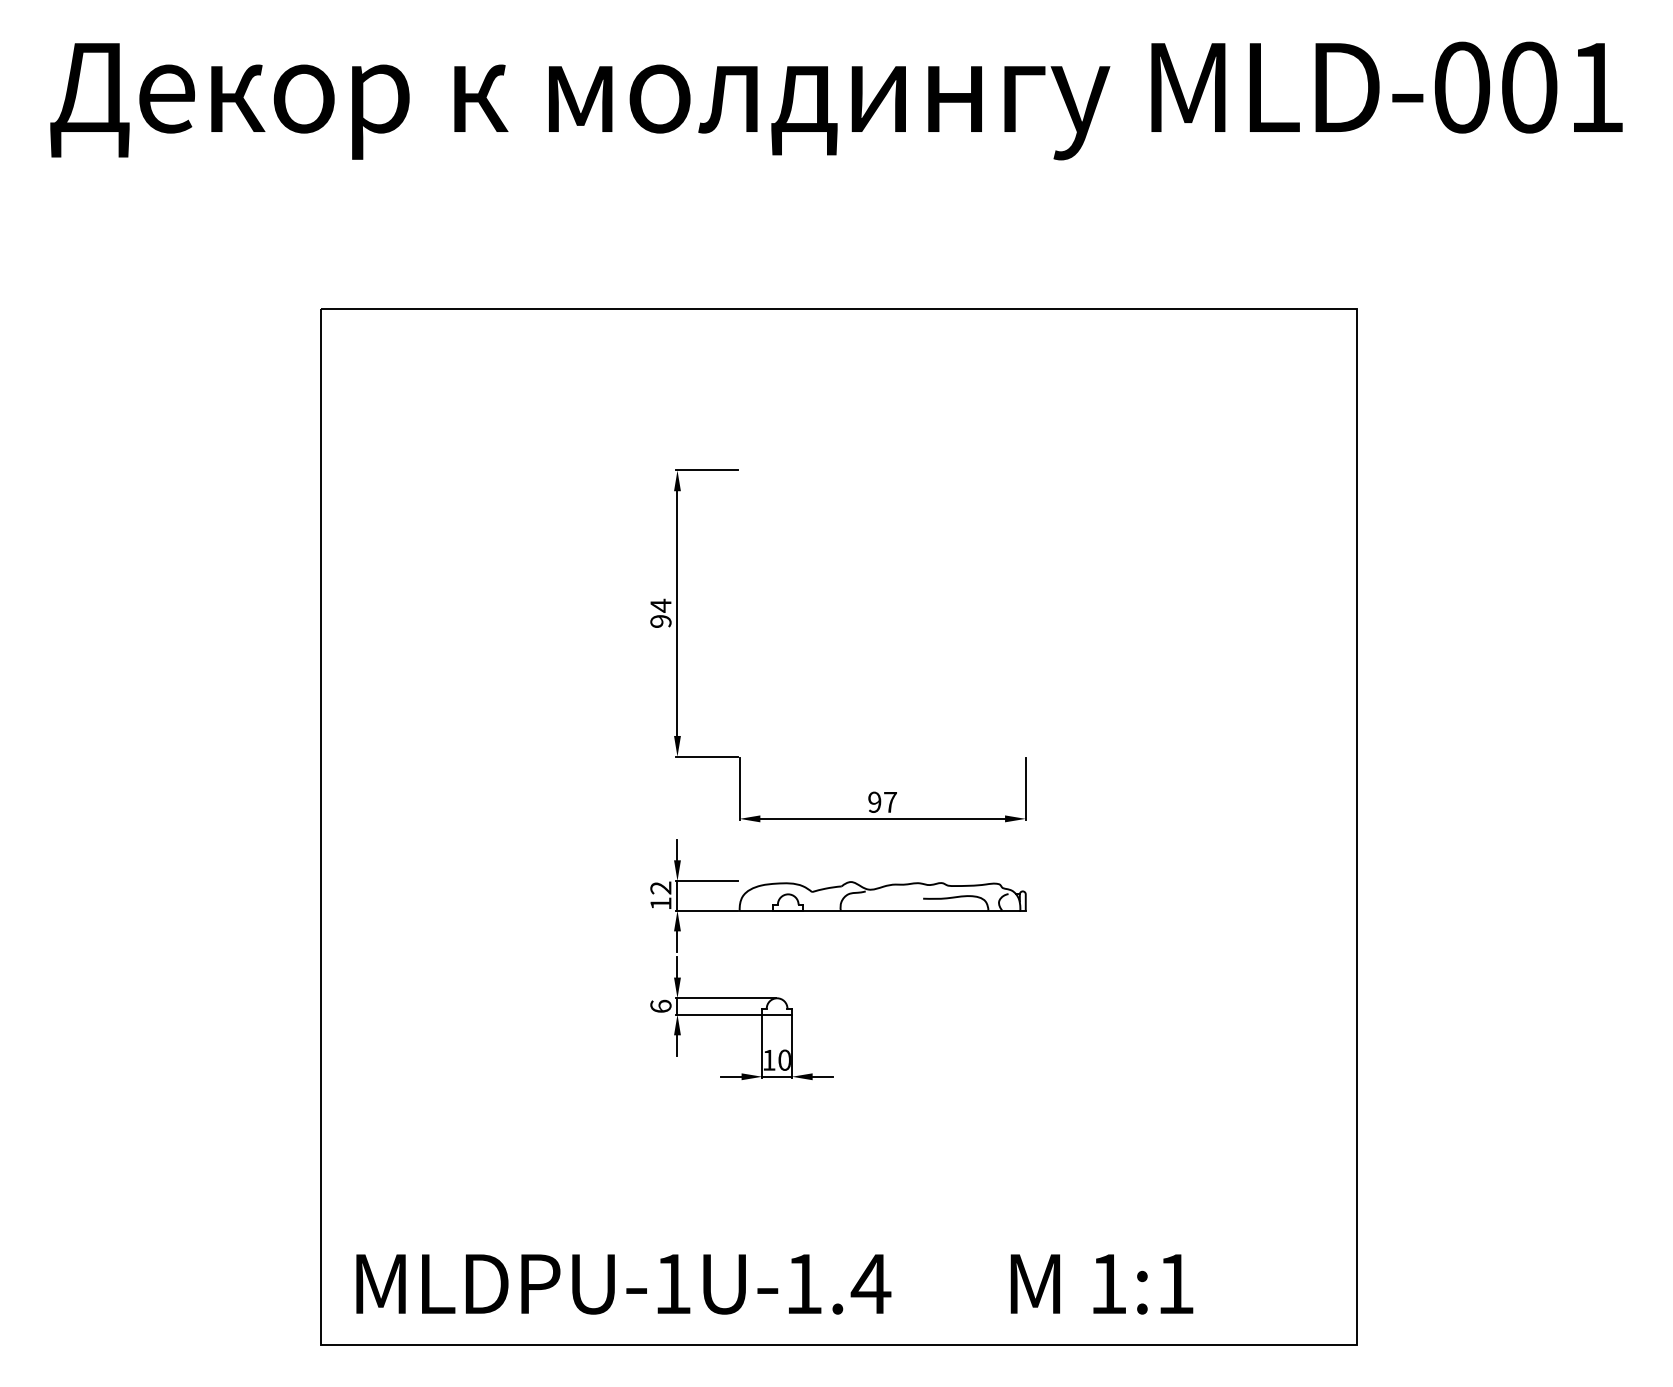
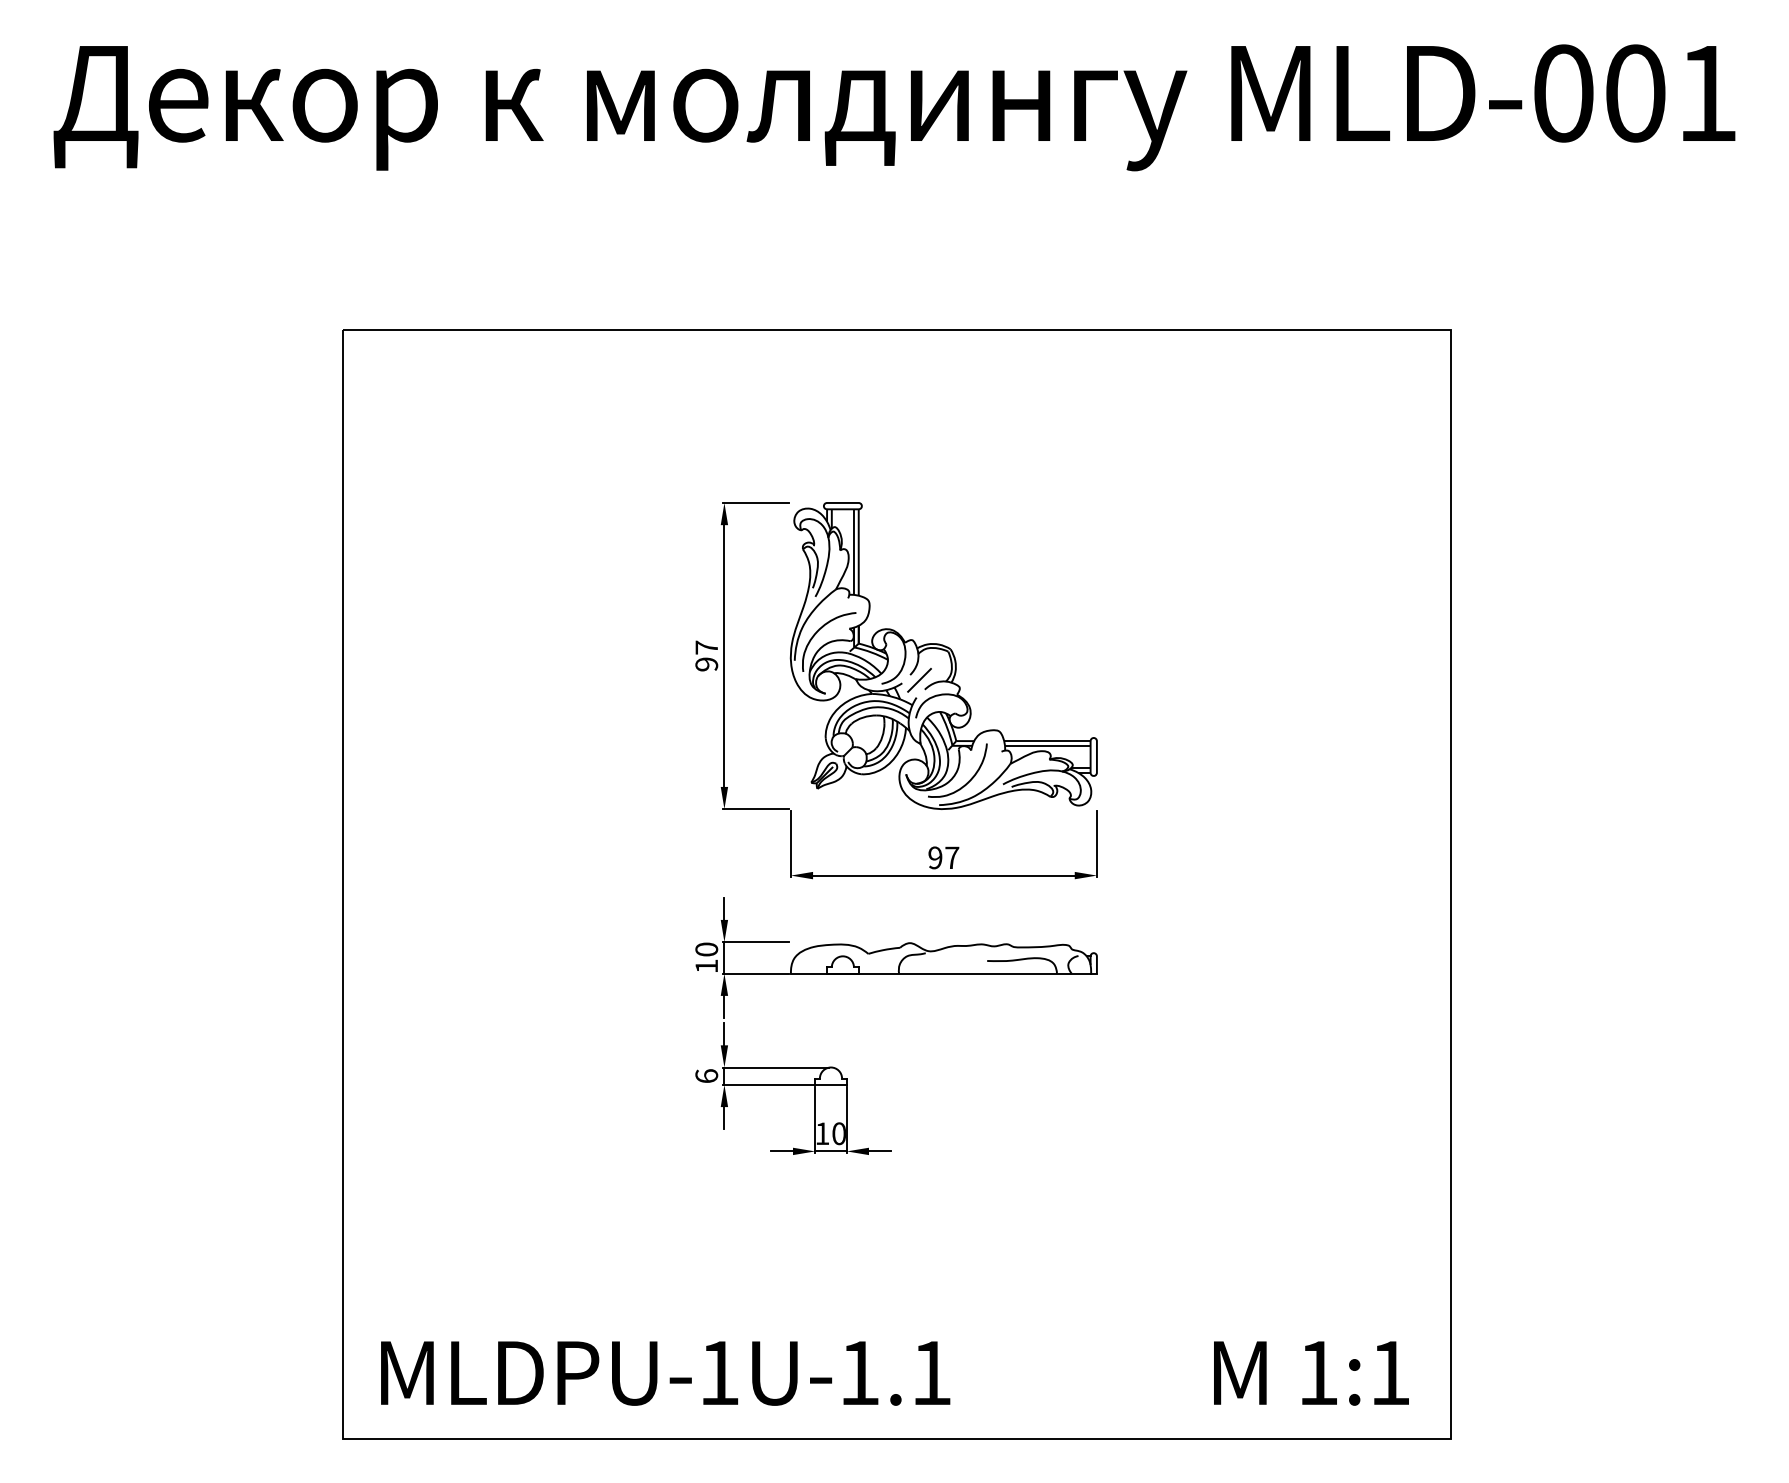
text: (660, 605) -> (706, 647), 94 -> 97
part: (882, 613) -> (943, 655), added
text: (660, 887) -> (706, 949), 12 -> 10
text: (871, 1283) -> (931, 1372), MLDPU-1U-1.4 -> MLDPU-1U-1.1
text: (1102, 1284) -> (1311, 1373), moved

